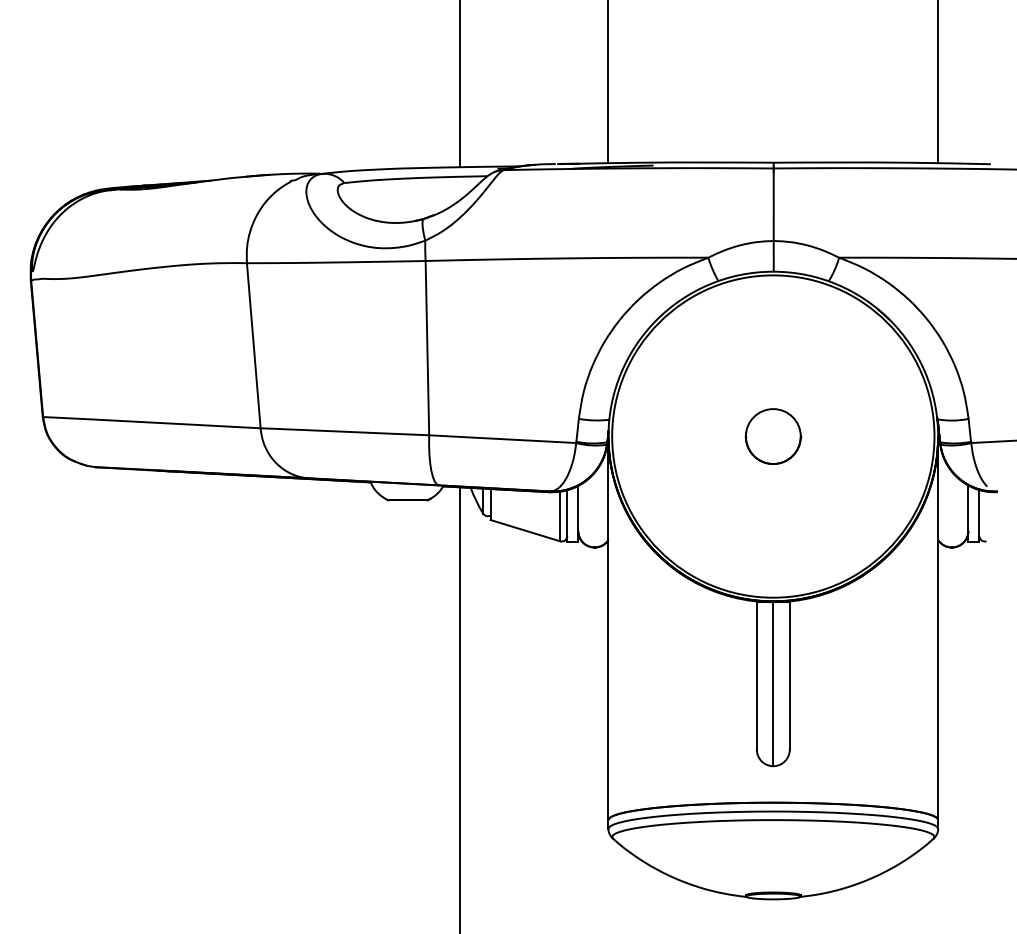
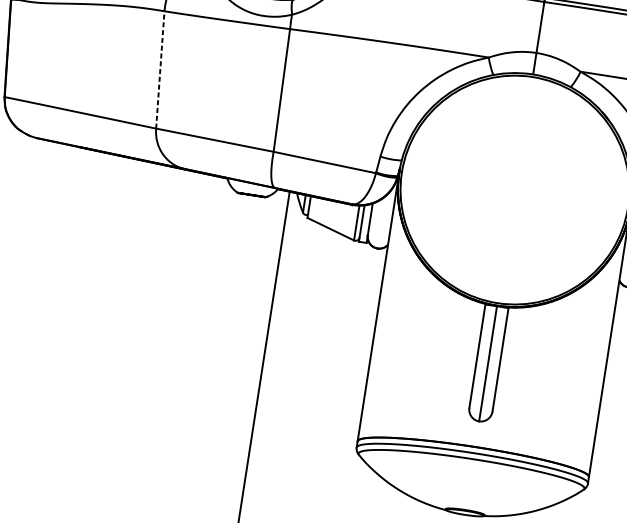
line: (253, 345) -> (160, 69), solid -> dashed
part: (773, 436) -> (515, 190), removed

